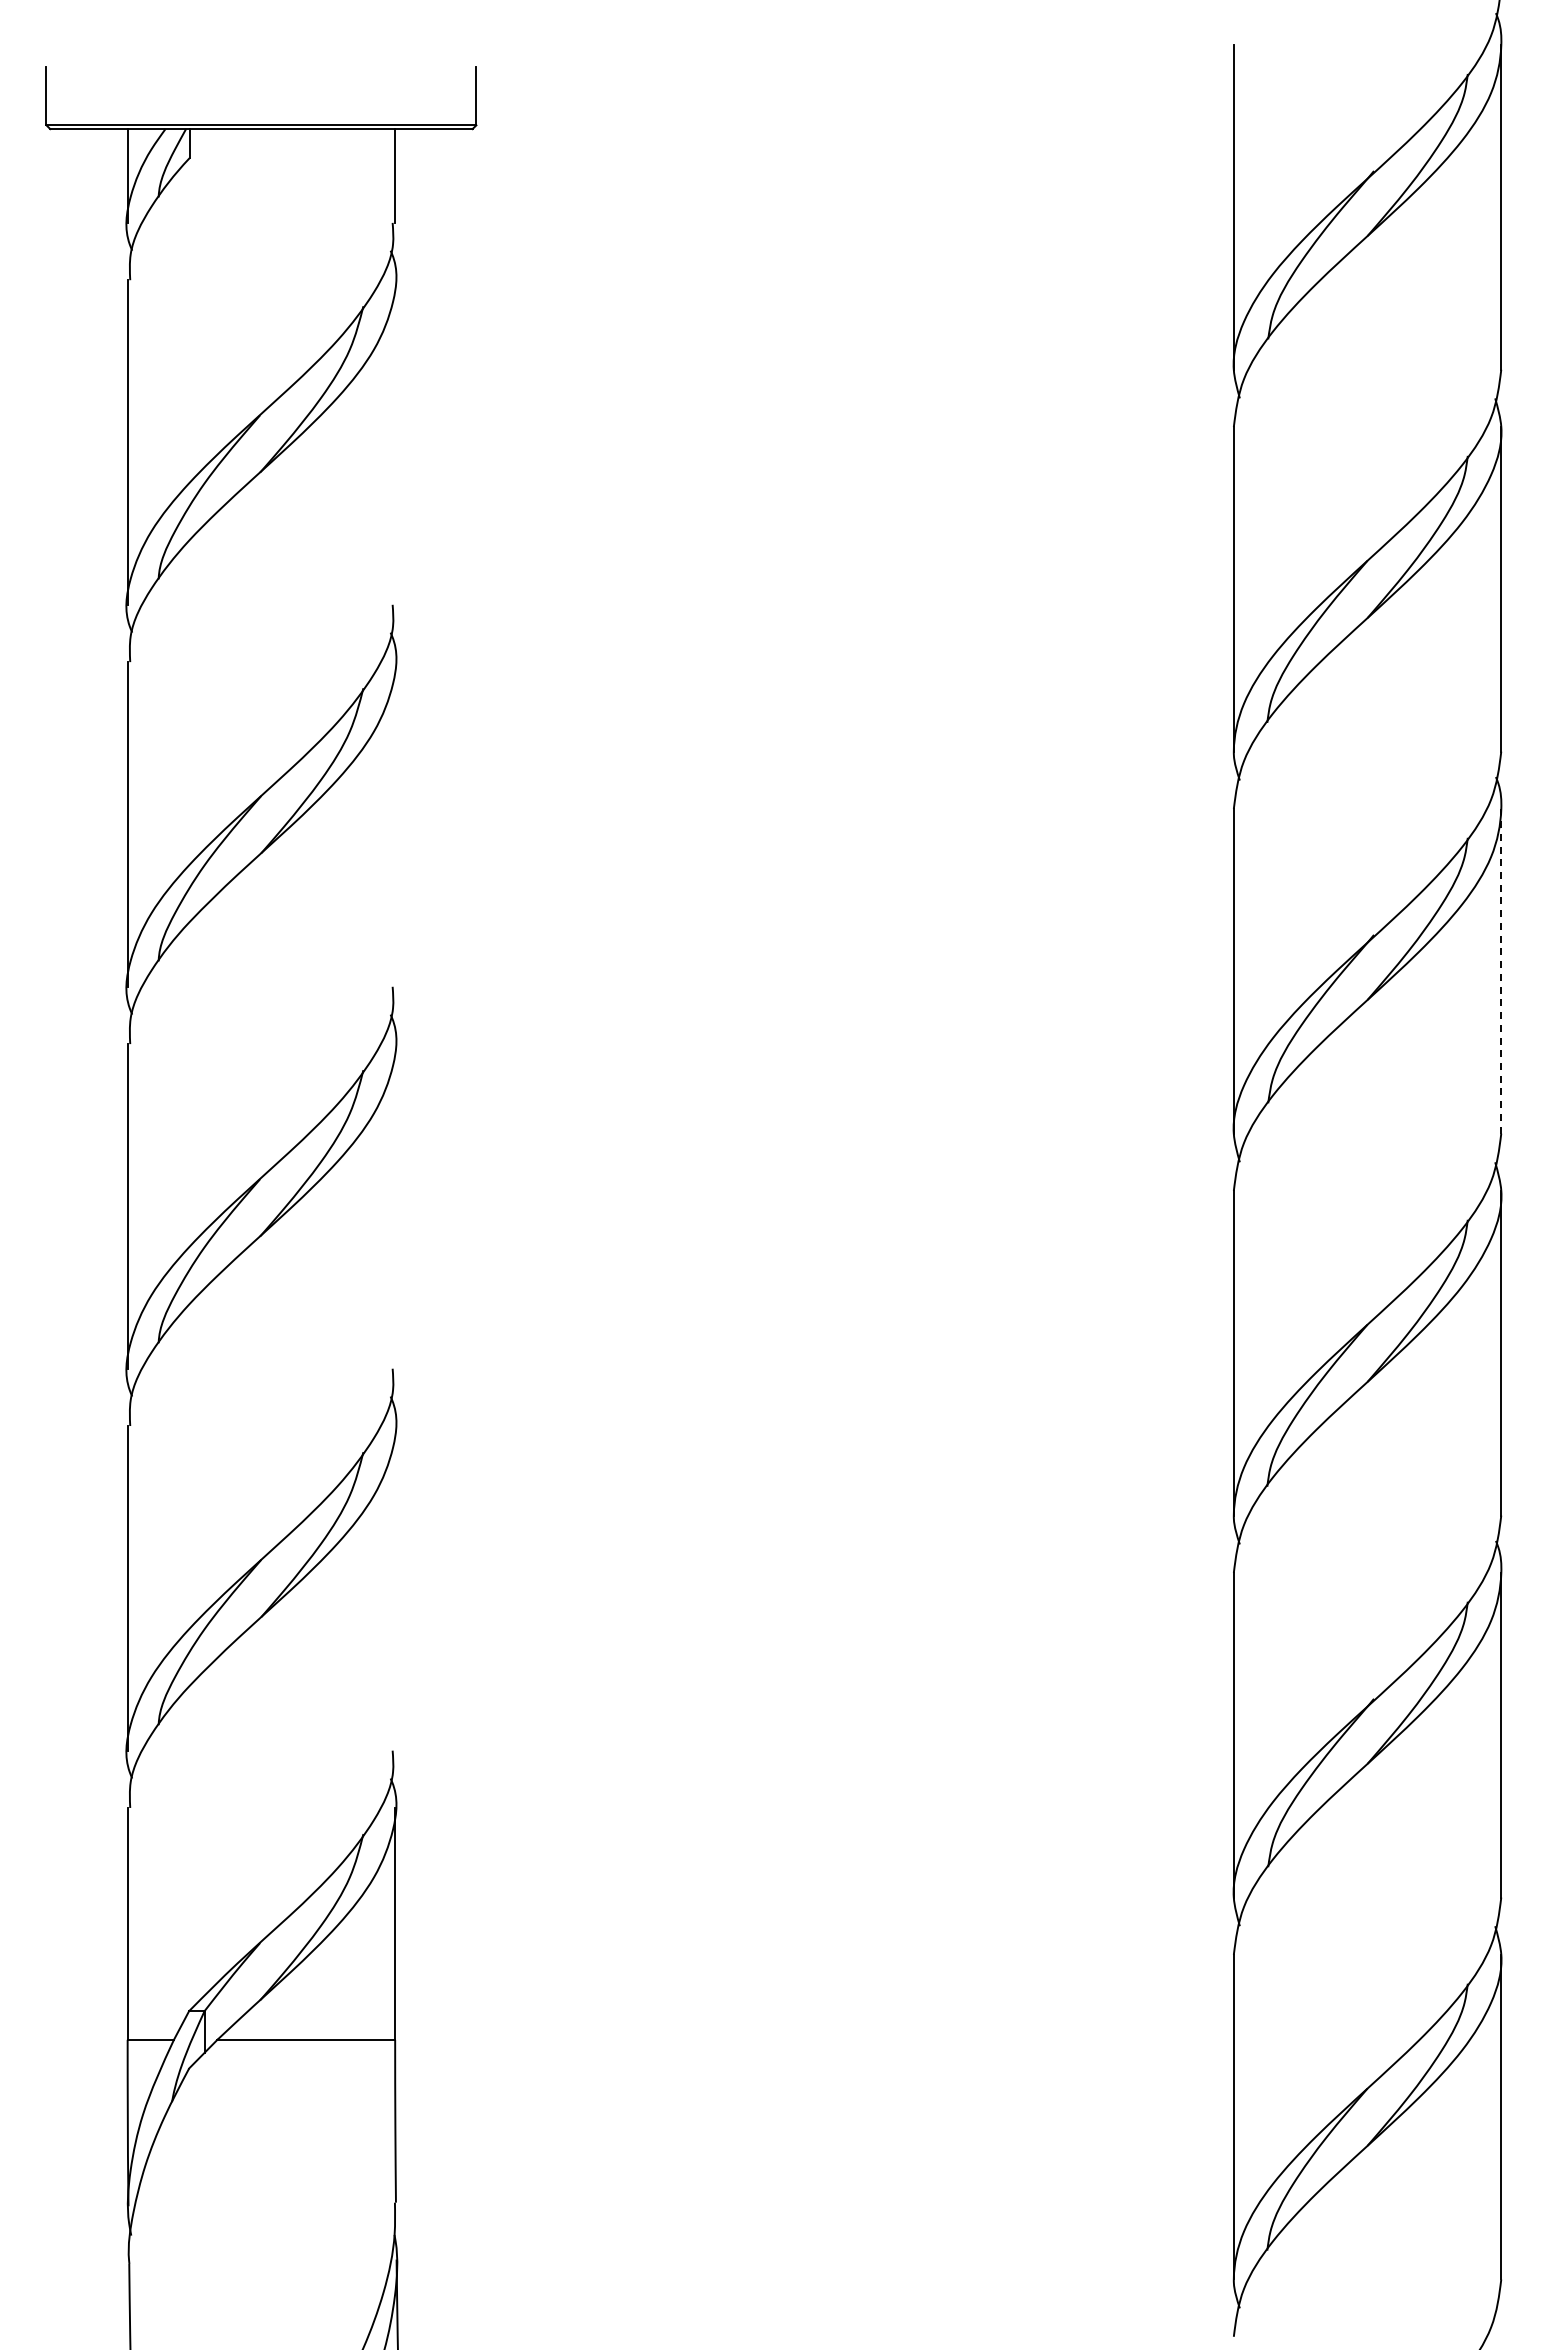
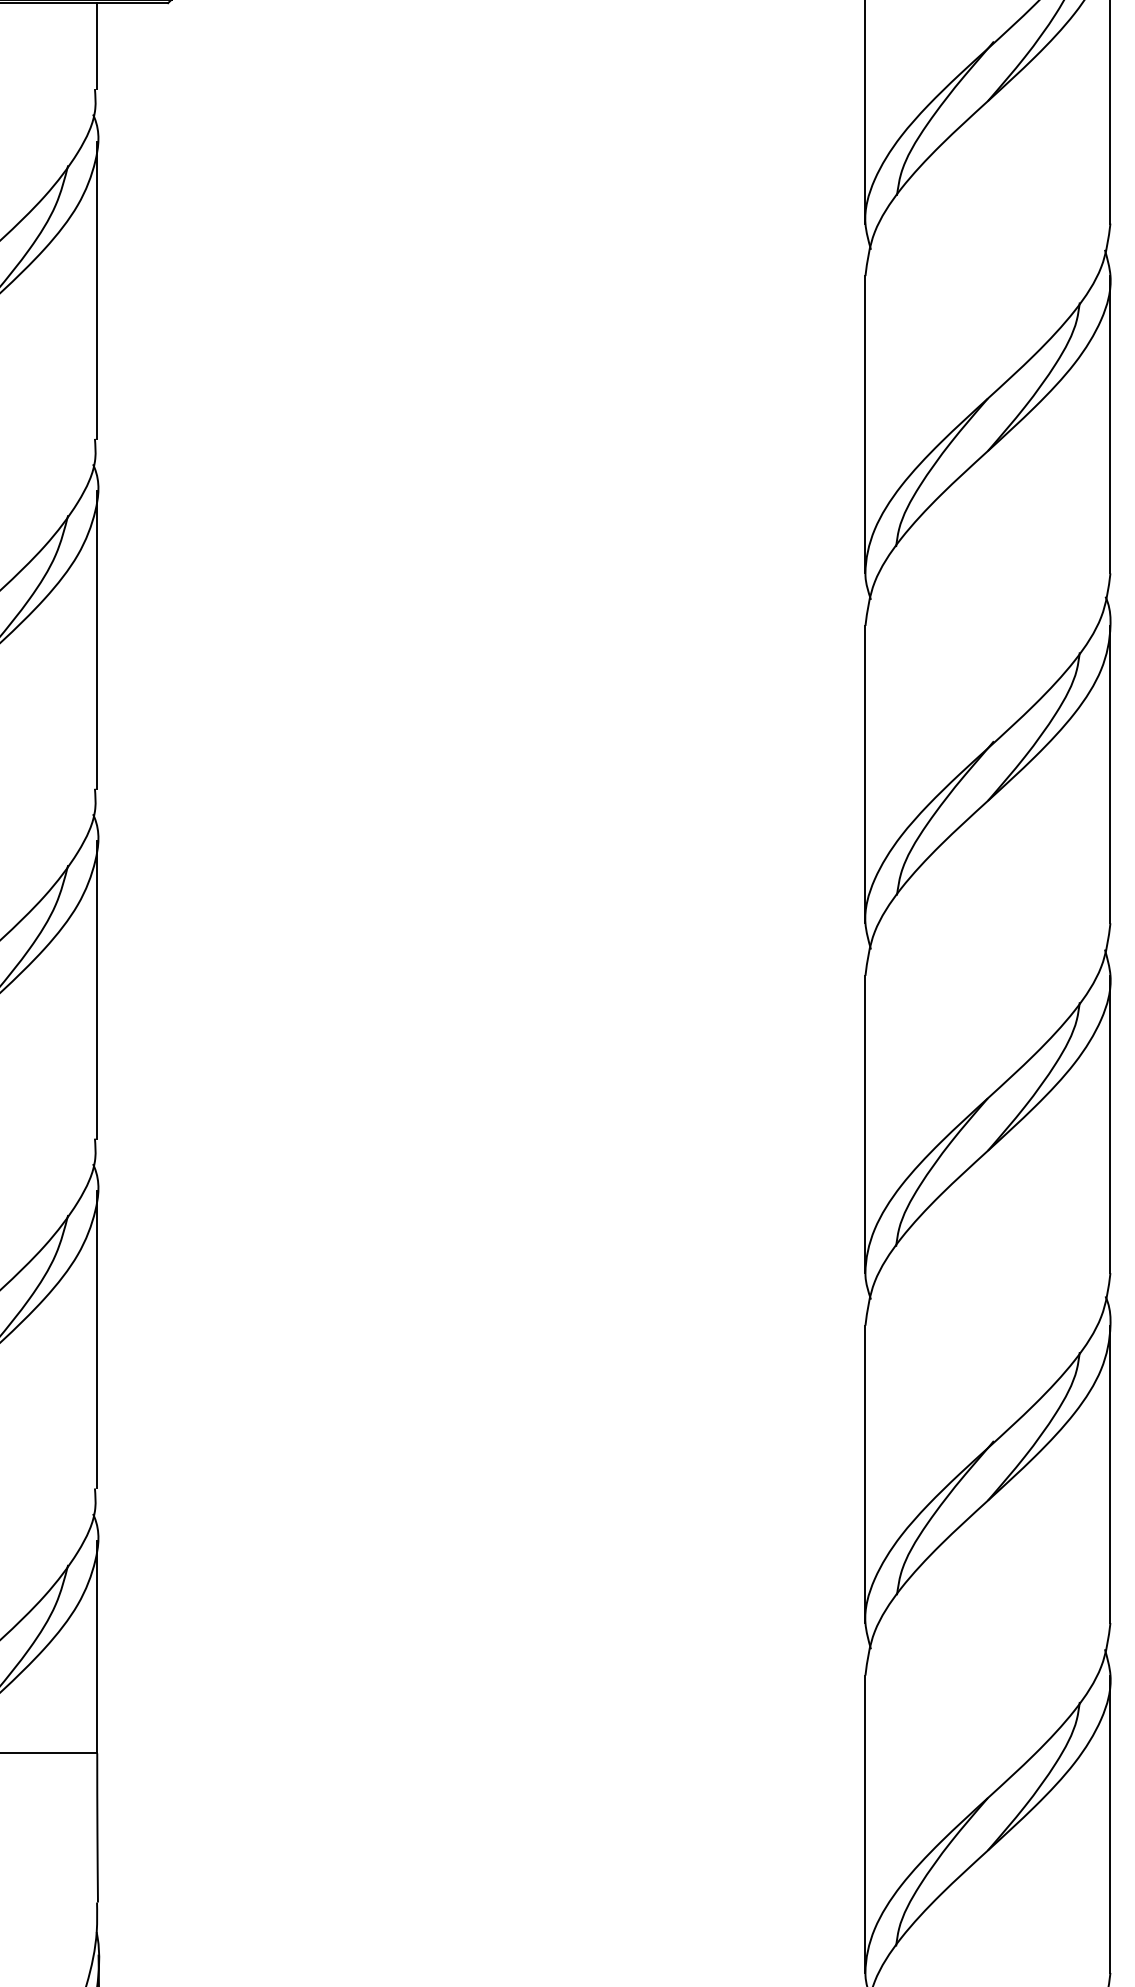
line: (395, 442) -> (97, 290), added
line: (395, 824) -> (97, 640), added
line: (1501, 970) -> (1110, 773), dashed -> solid
line: (395, 1206) -> (97, 990), added
line: (395, 1588) -> (97, 1339), added

